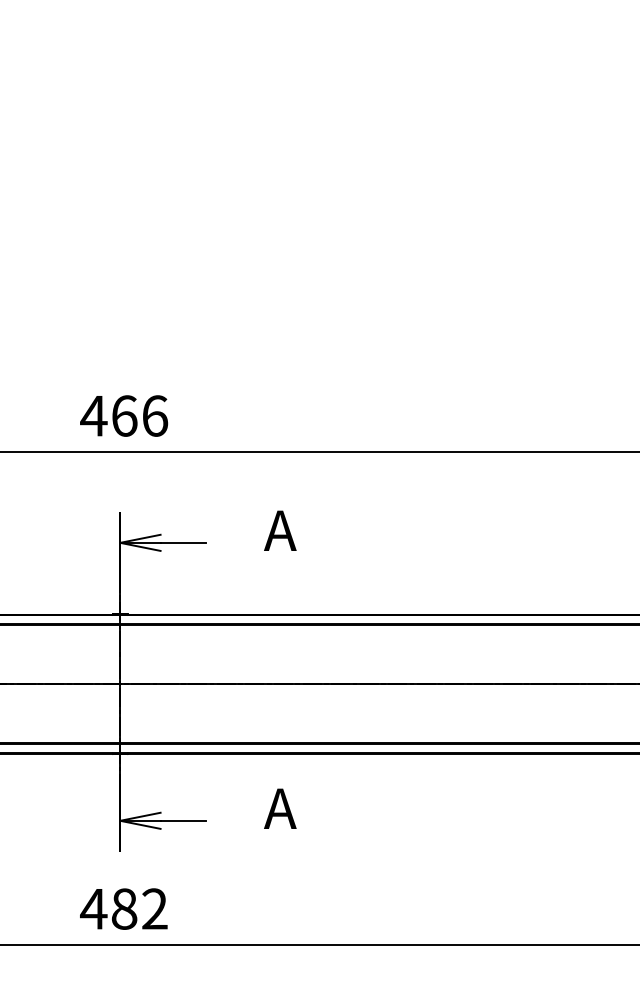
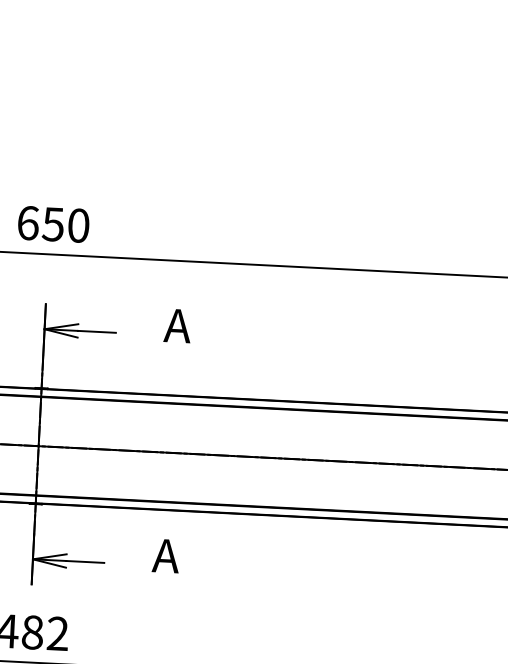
text: (124, 415) -> (53, 223), 466 -> 650

